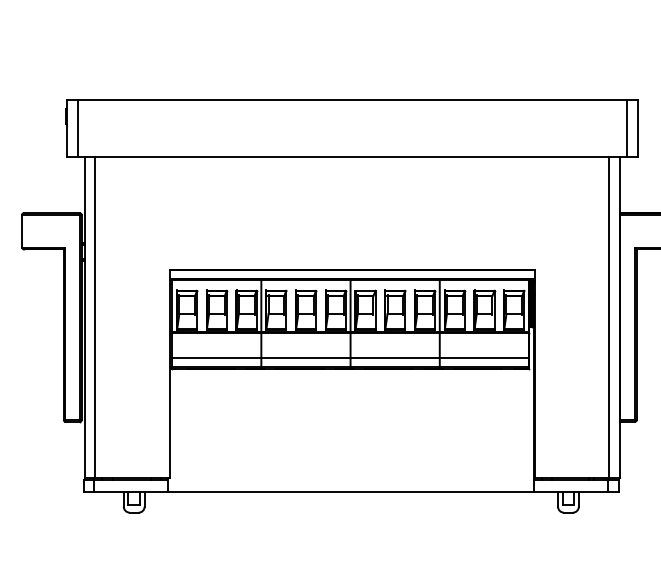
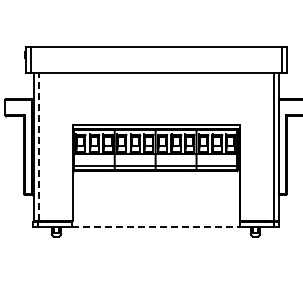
line: (95, 316) -> (38, 146), solid -> dashed
line: (350, 492) -> (155, 227), solid -> dashed

